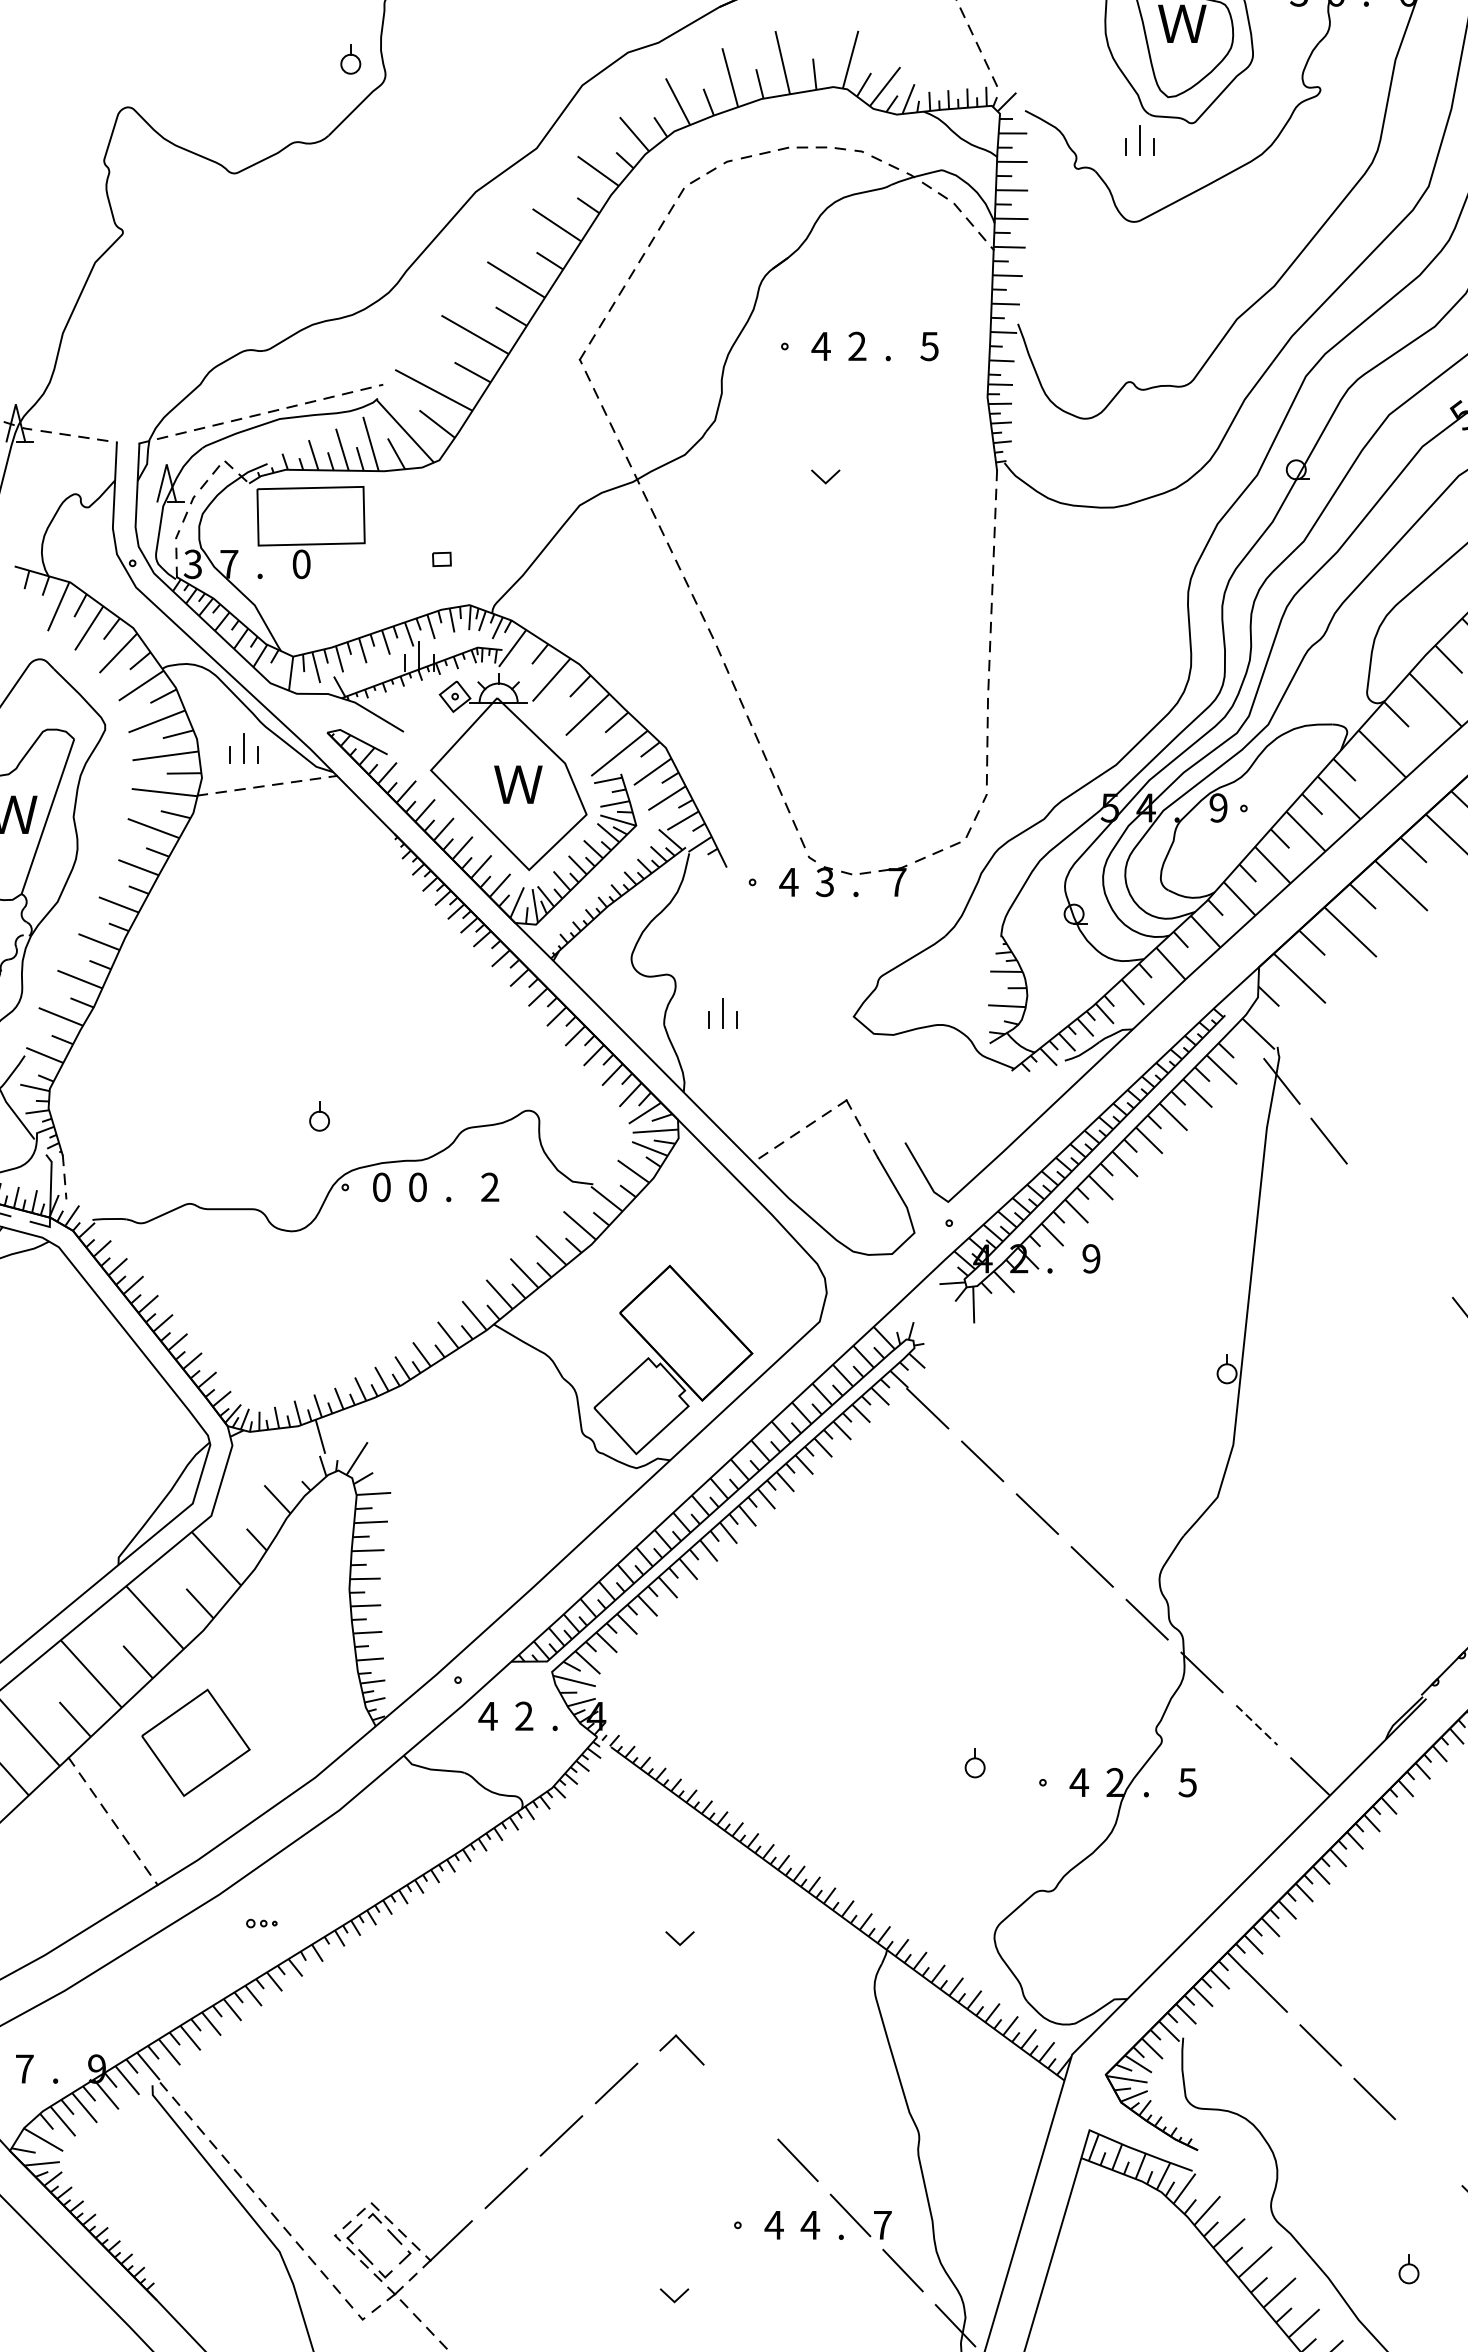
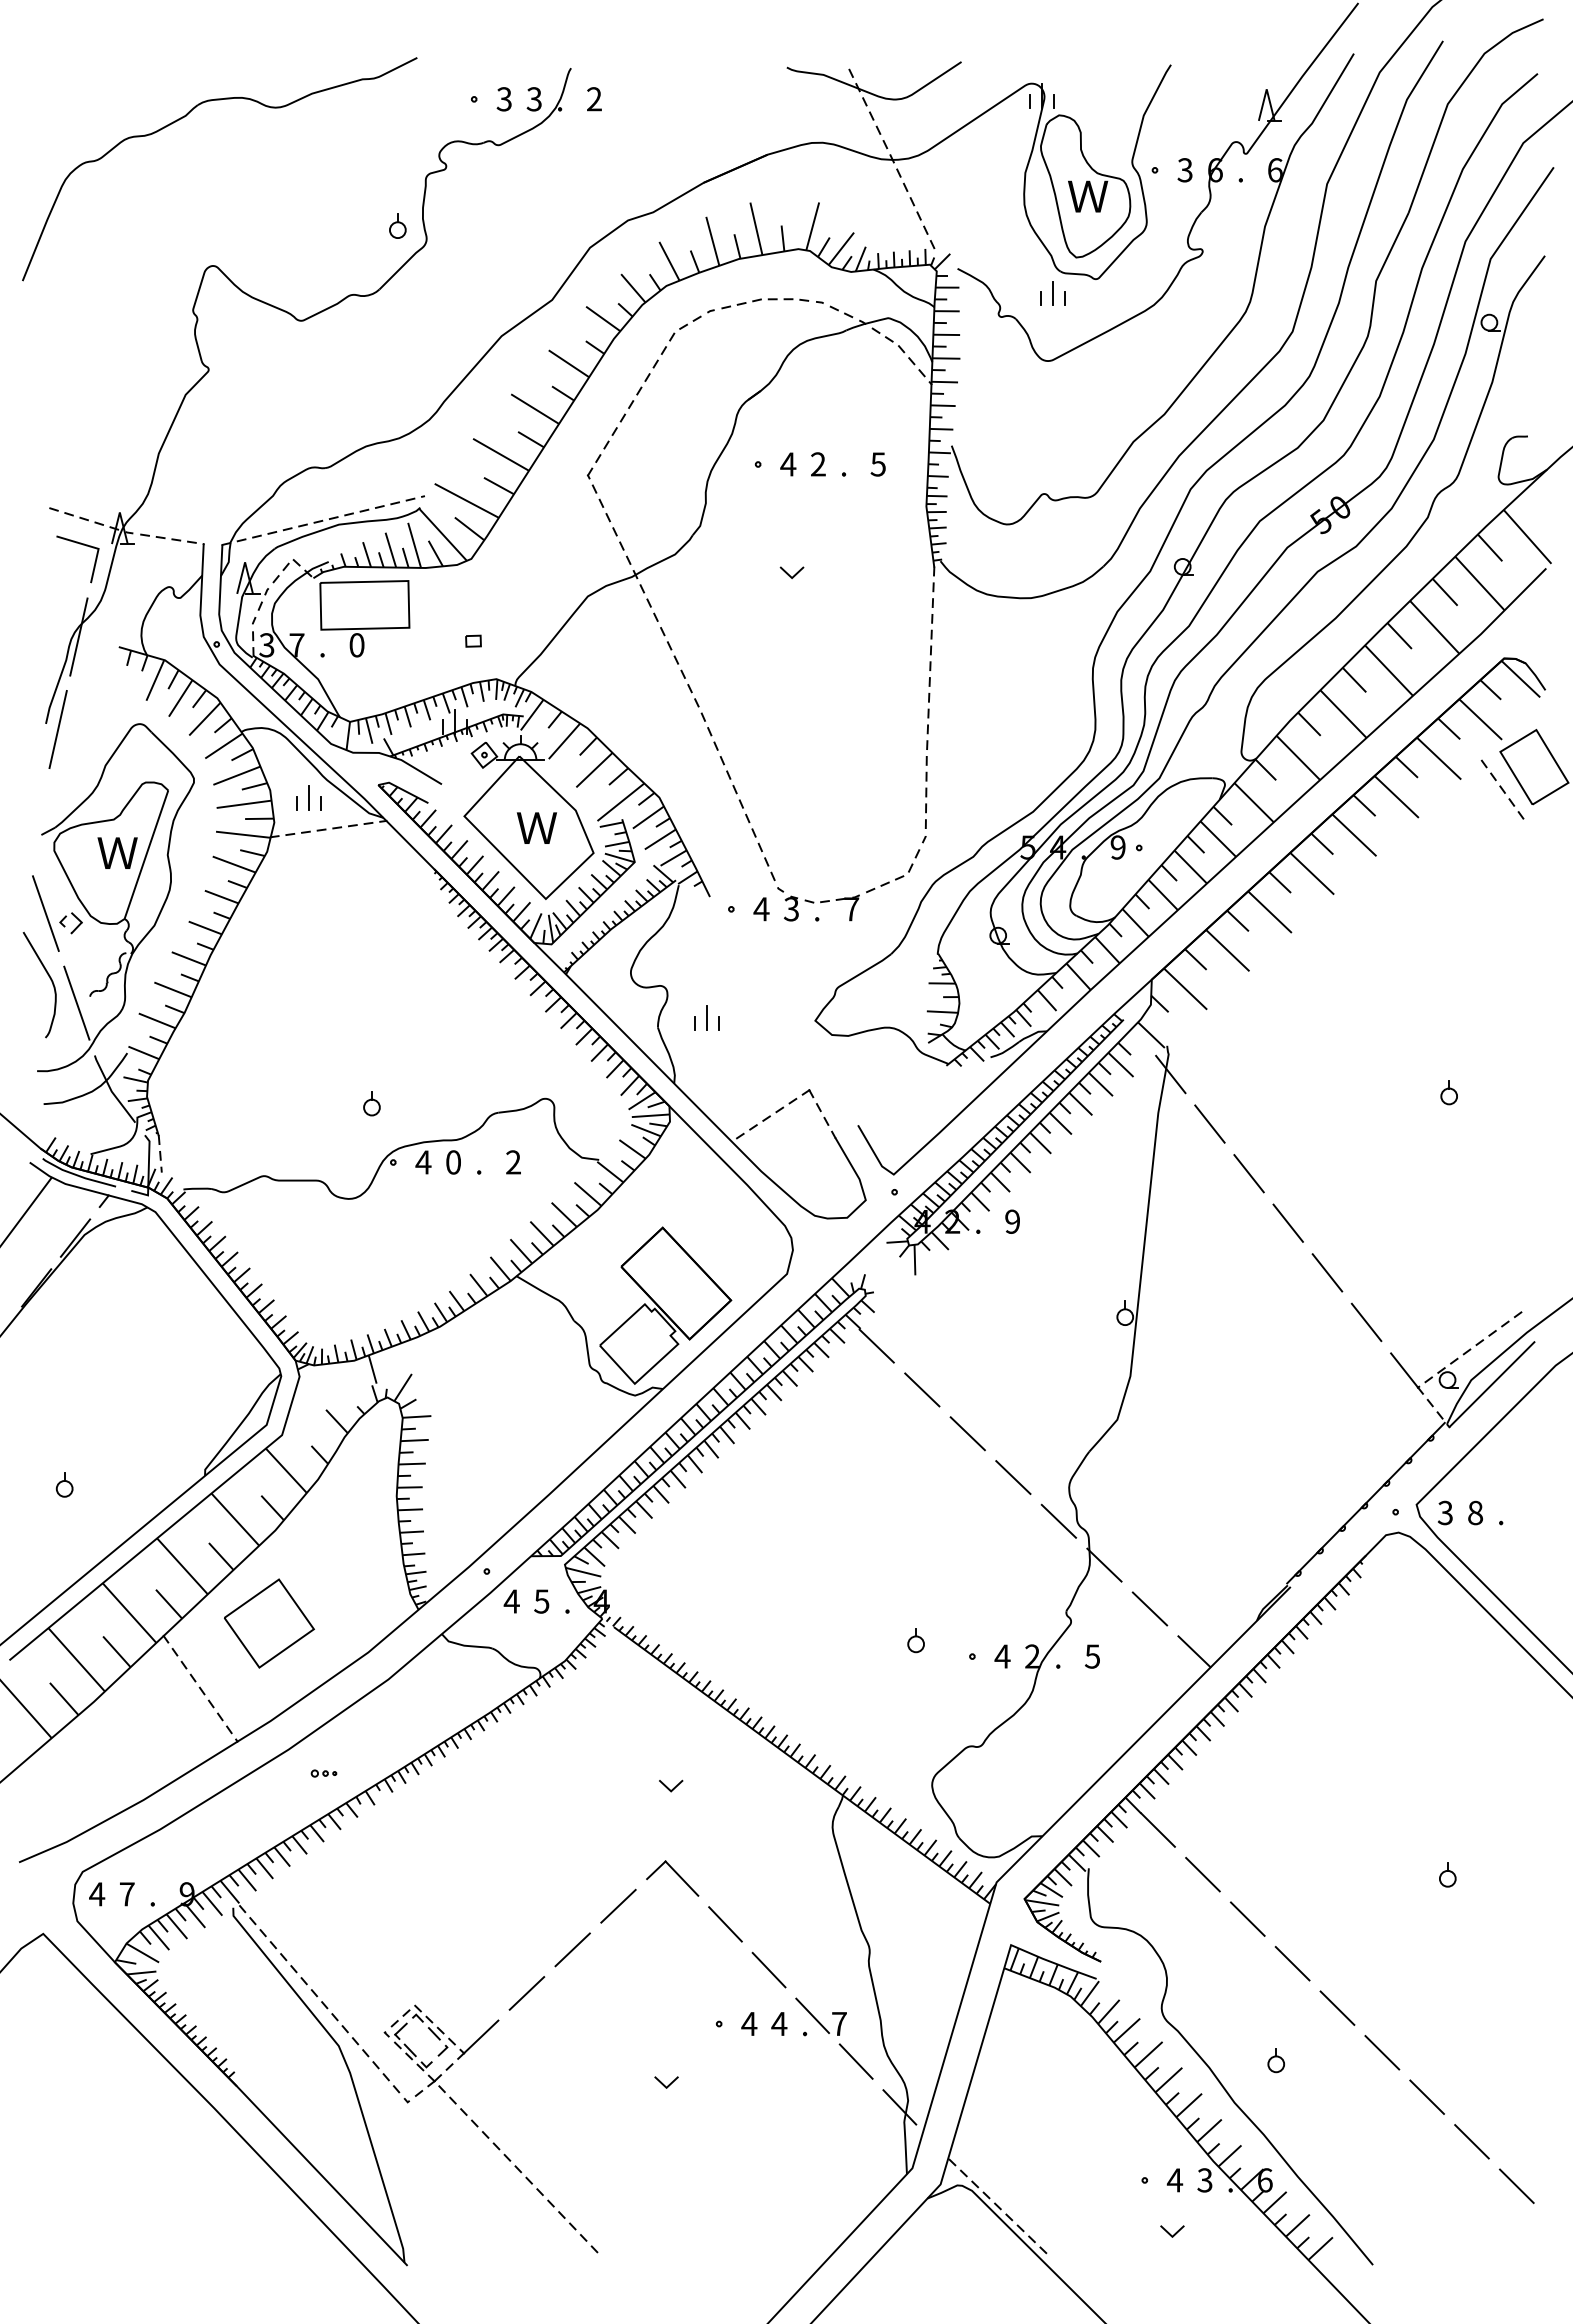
text: (381, 1187) -> (423, 1162), 0 -> 4
line: (1375, 1200) -> (1248, 1173), added
line: (1422, 1259) -> (1287, 1222), added
text: (523, 1716) -> (541, 1601), 2 -> 5
line: (1256, 1724) -> (1149, 1608), dashed -> solid
part: (681, 2049) -> (672, 1878), size x1.43
line: (745, 2105) -> (725, 1924), added
line: (1428, 2152) -> (1292, 1963), added

